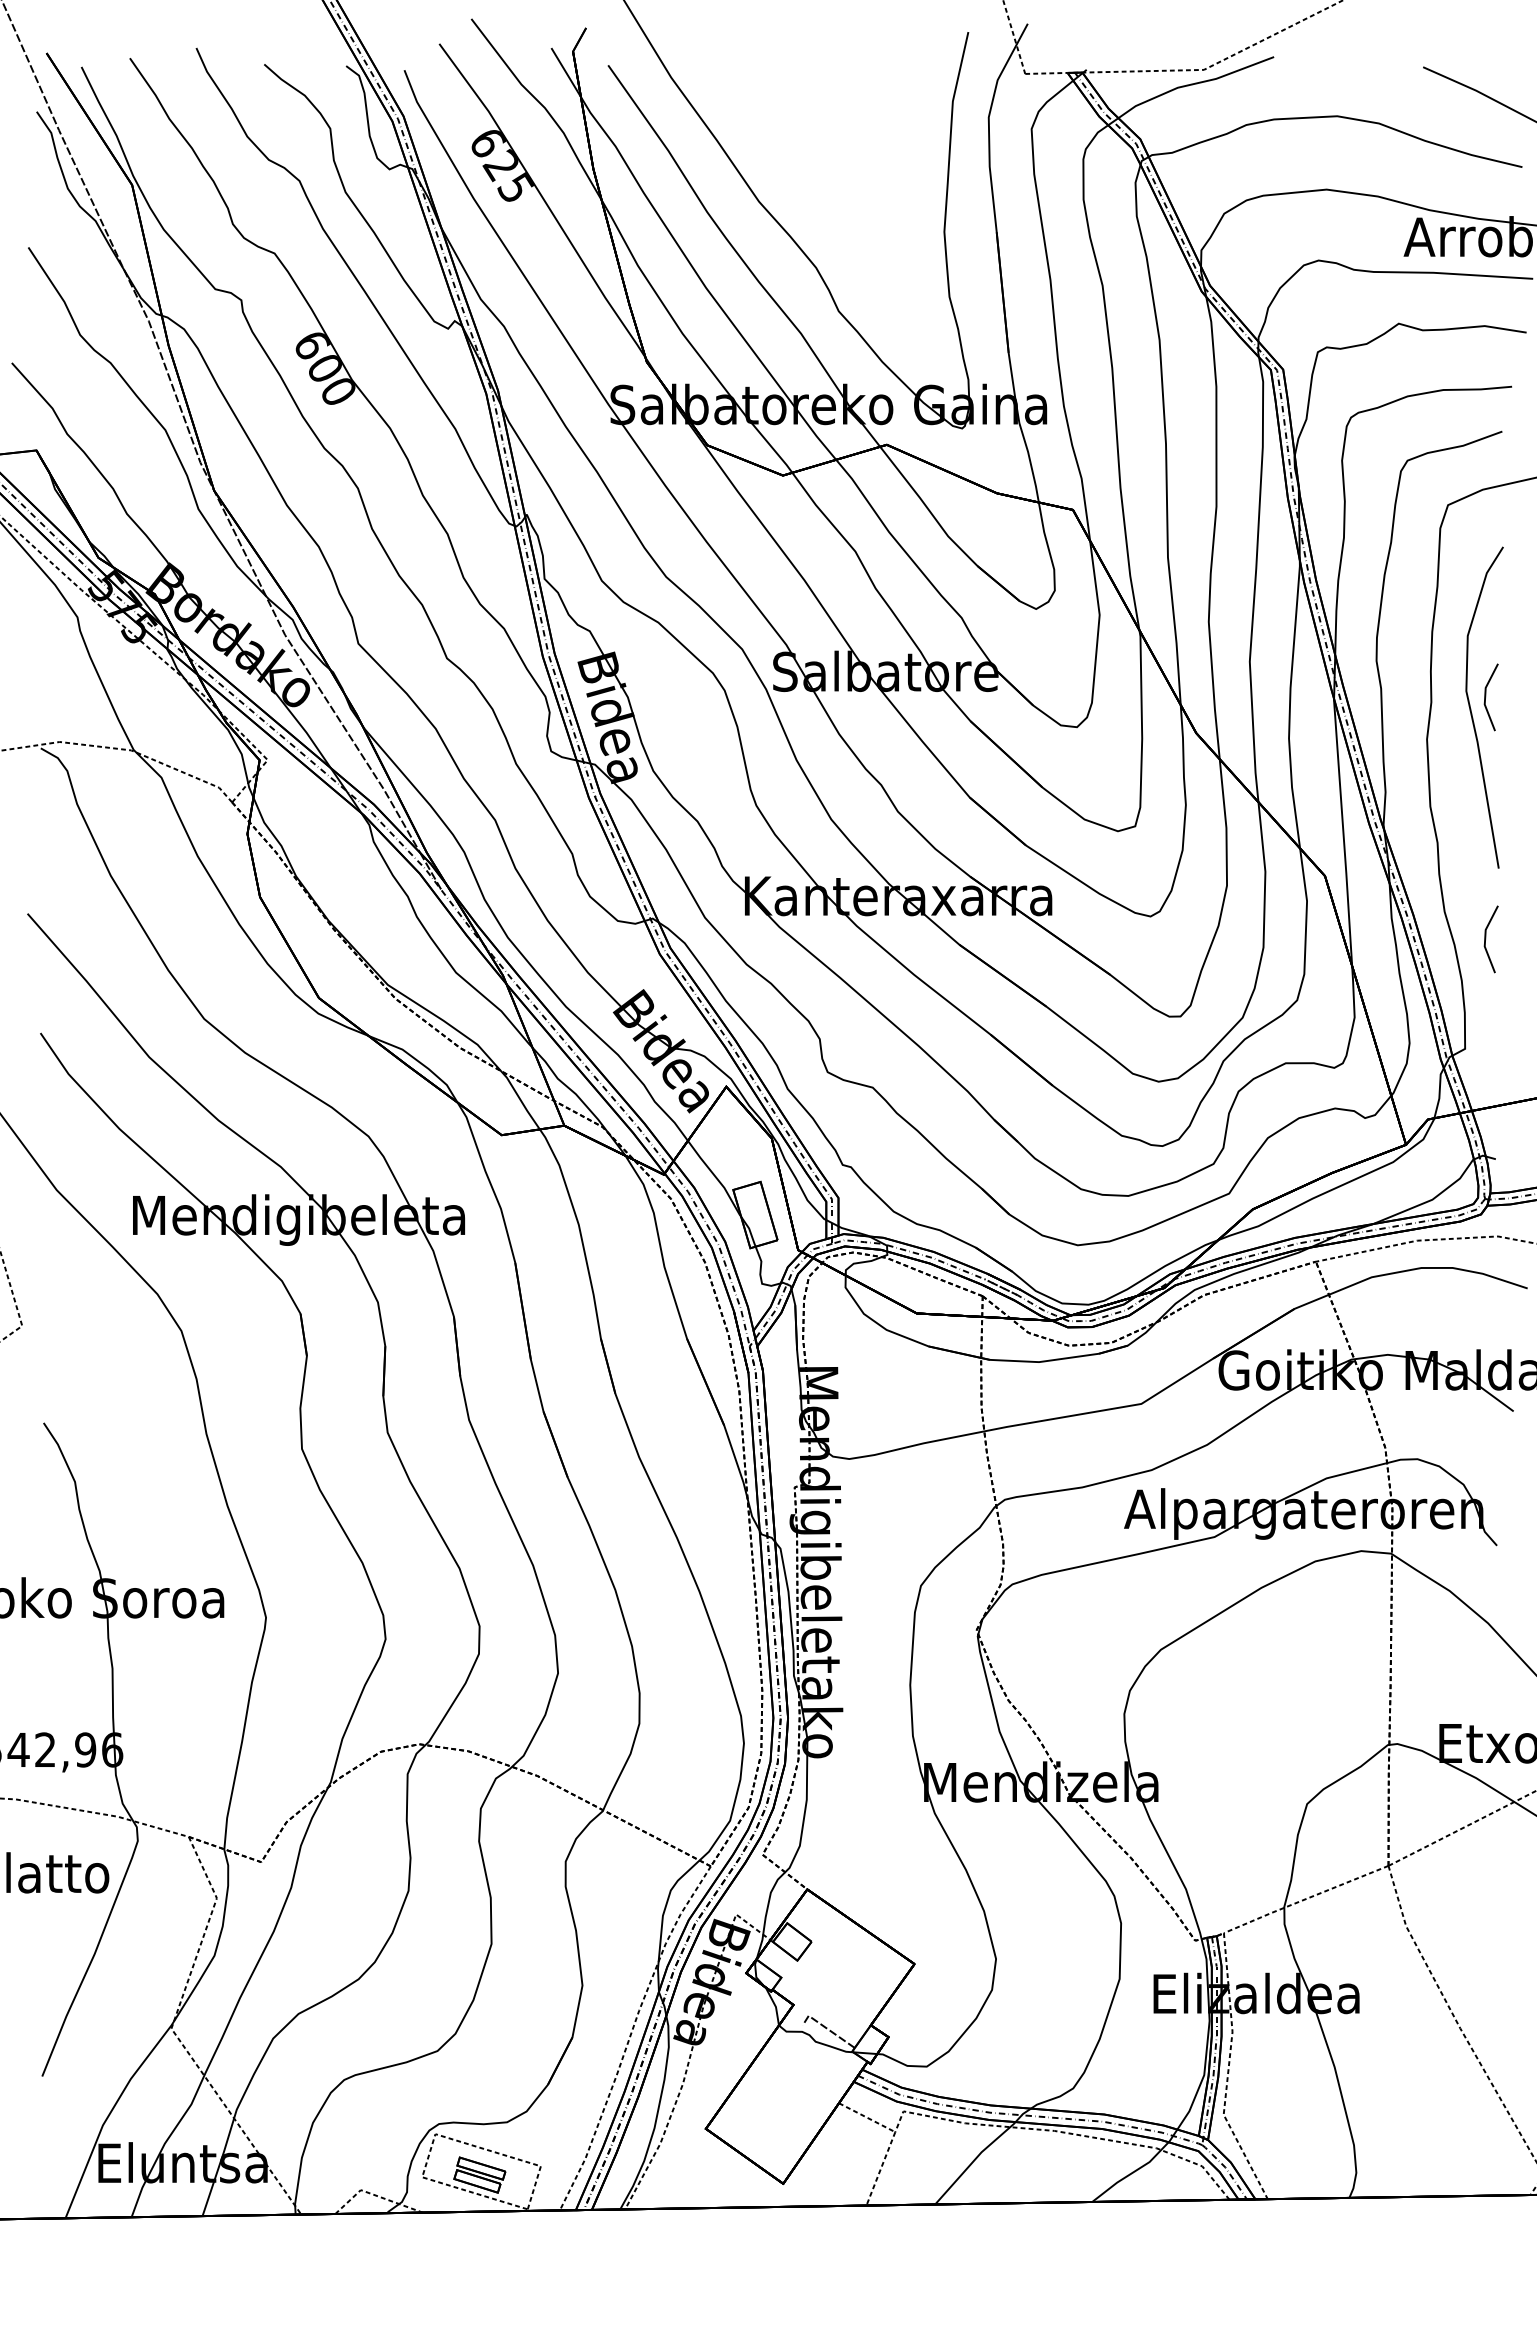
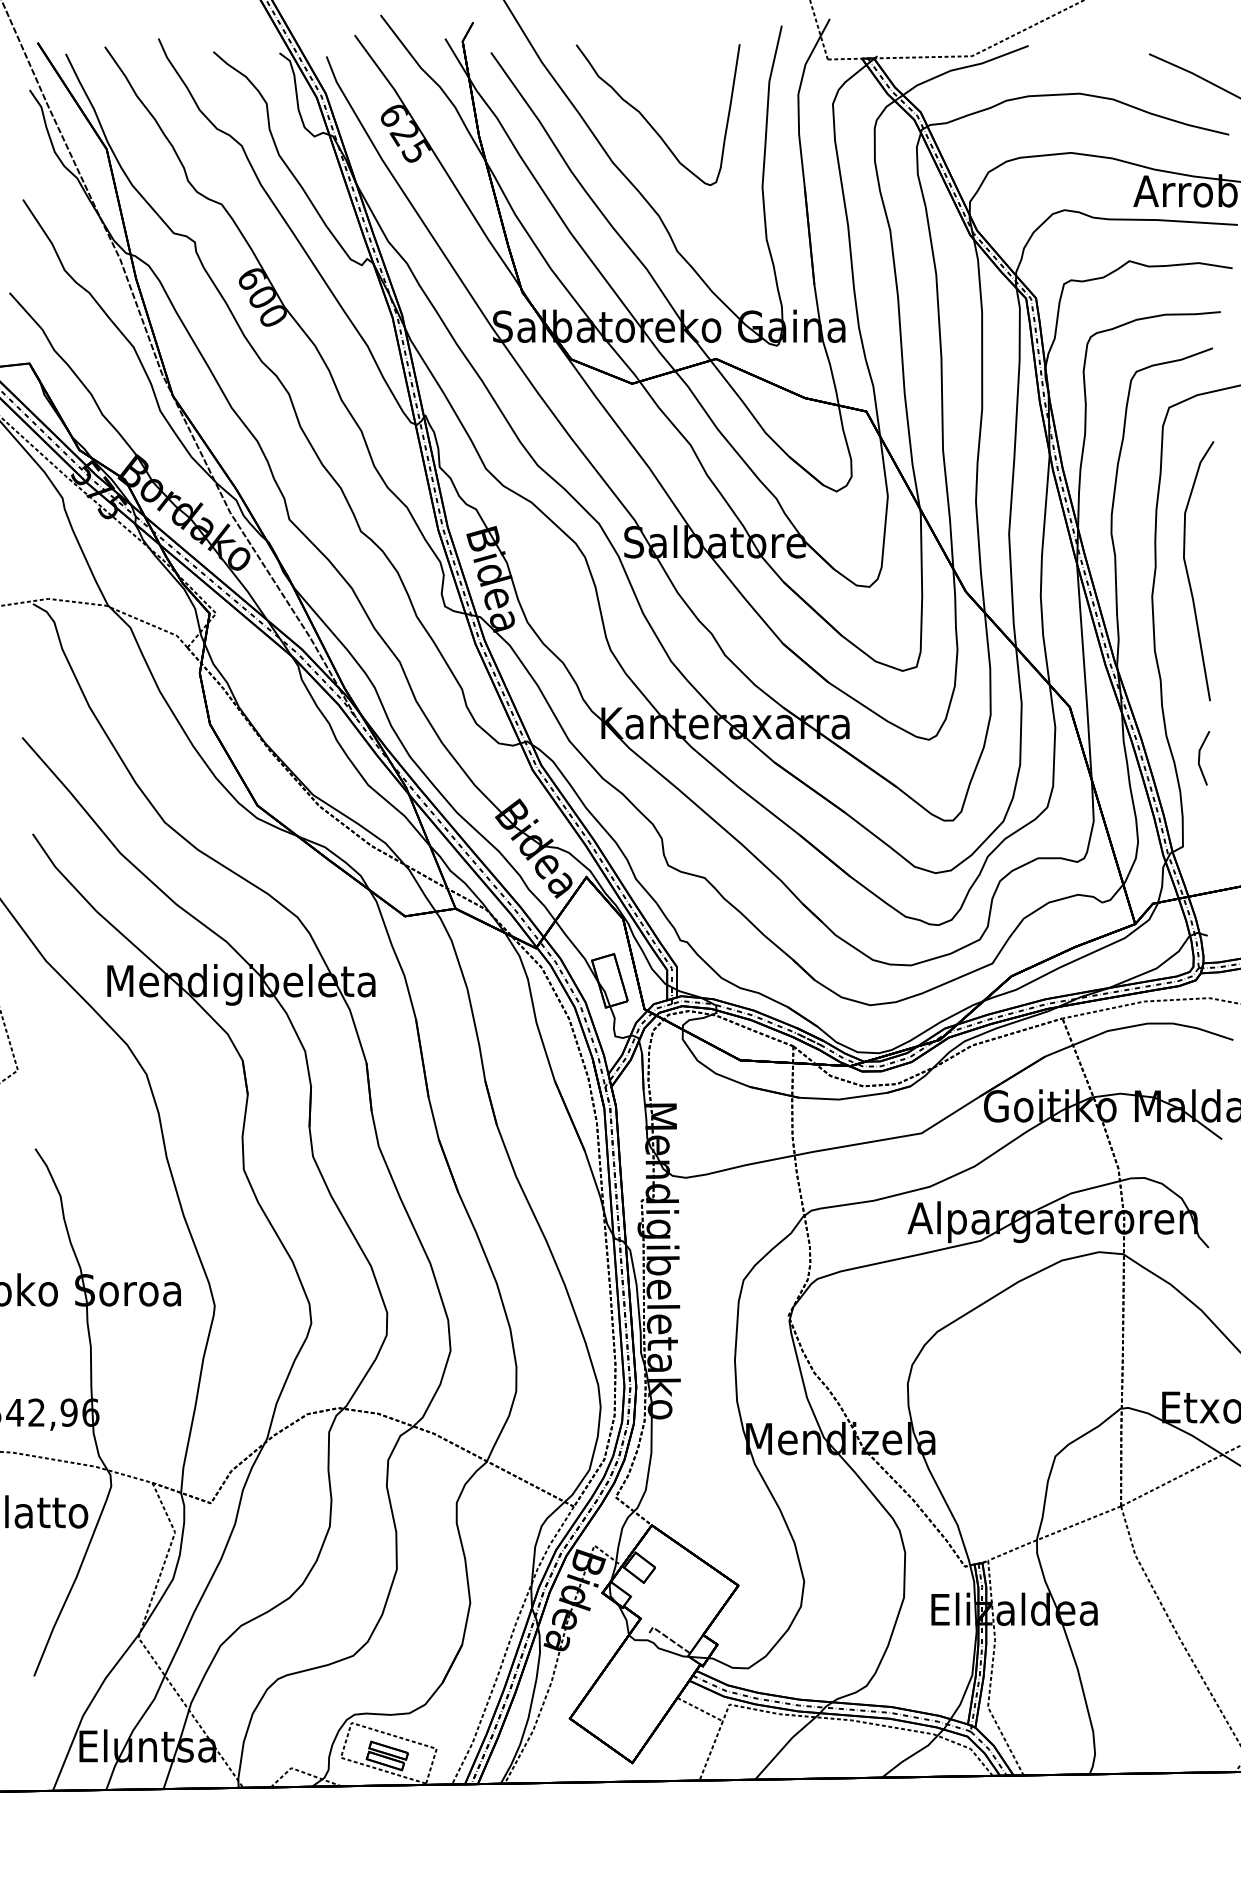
curve: (804, 152) -> (649, 122), added
line: (1486, 697) -> (1200, 562), removed

